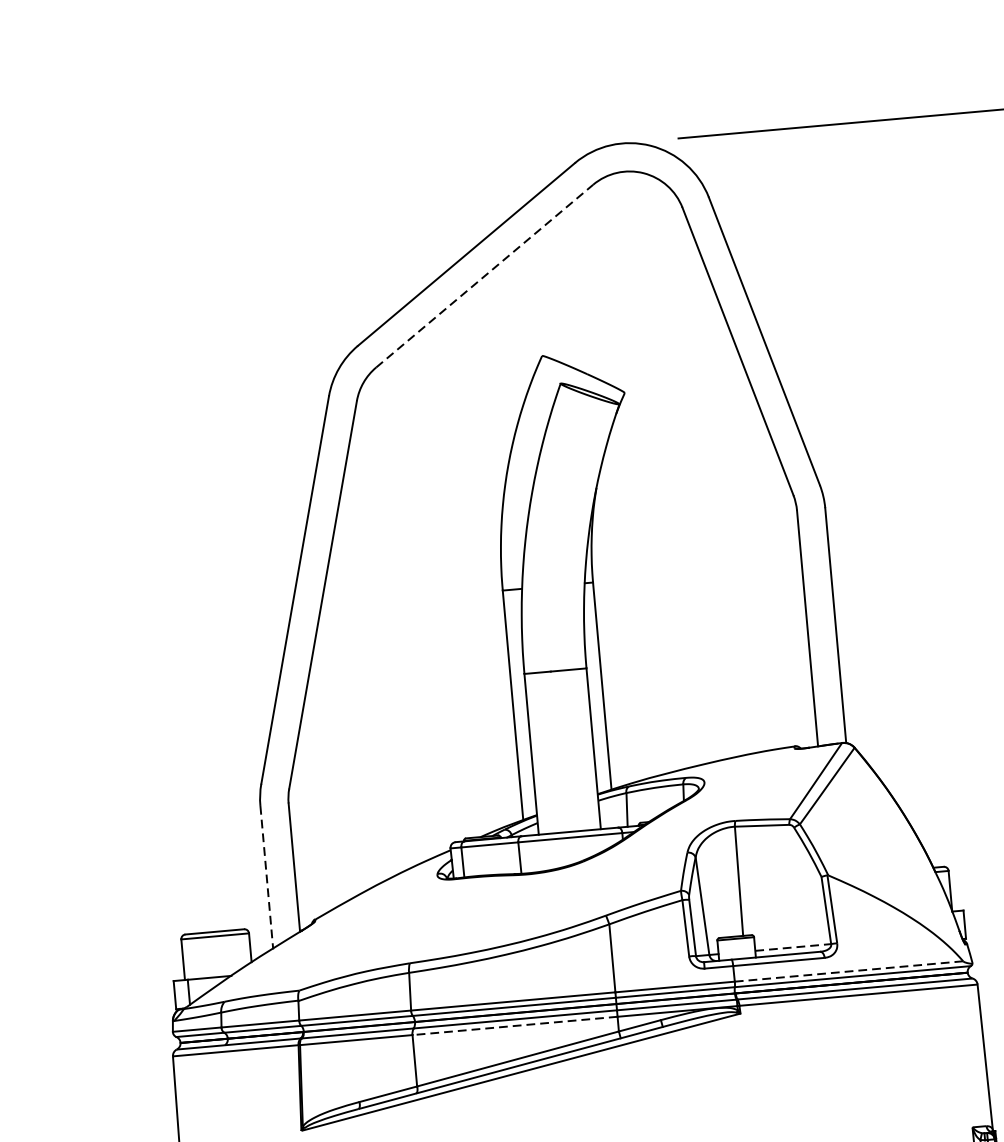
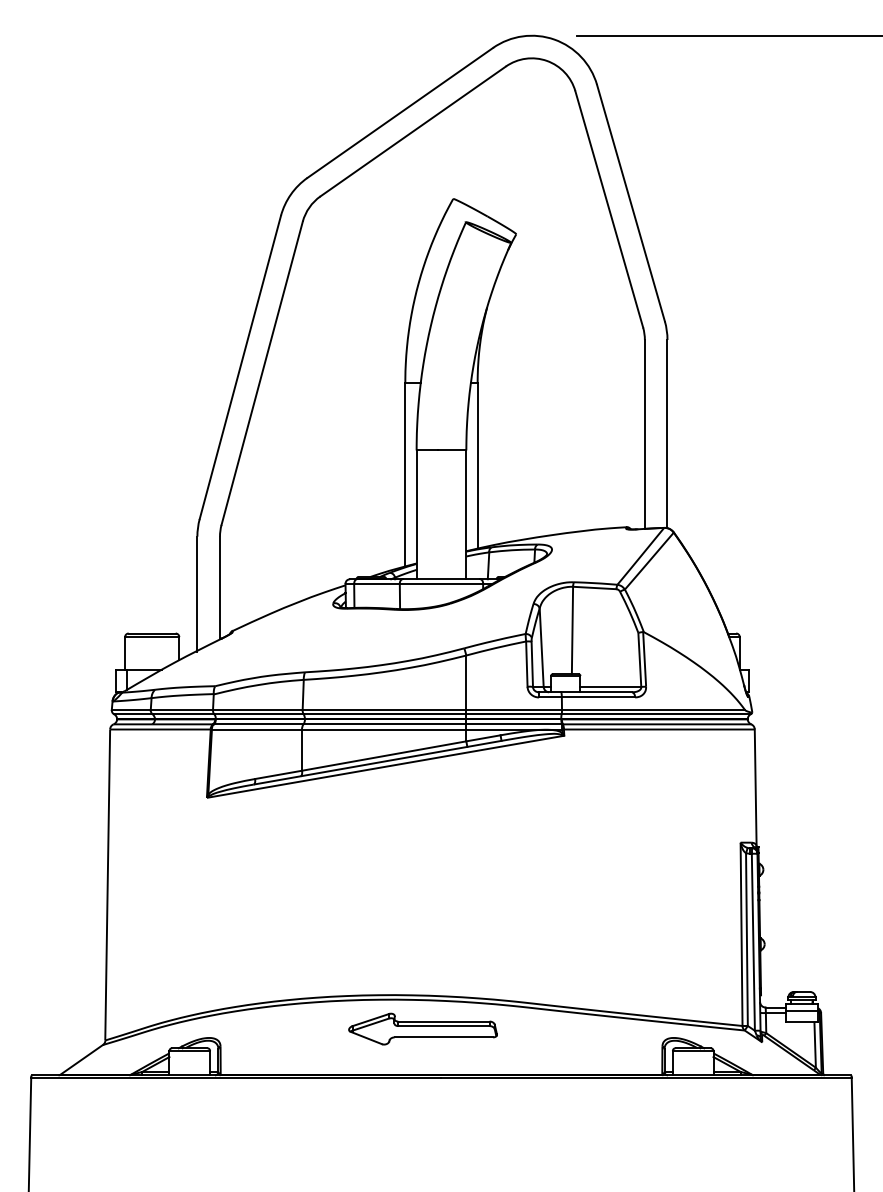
line: (485, 276) -> (413, 131), dashed -> solid
line: (266, 878) -> (197, 594), dashed -> solid
line: (793, 946) -> (611, 686), dashed -> solid
line: (850, 970) -> (654, 709), dashed -> solid
line: (514, 1025) -> (383, 729), dashed -> solid

